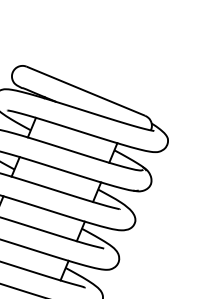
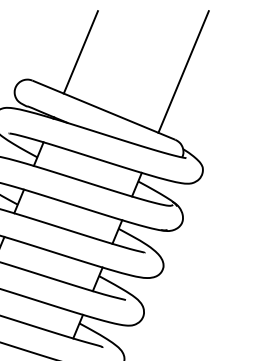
line: (66, 43) -> (80, 52), added
line: (151, 59) -> (182, 71), added

